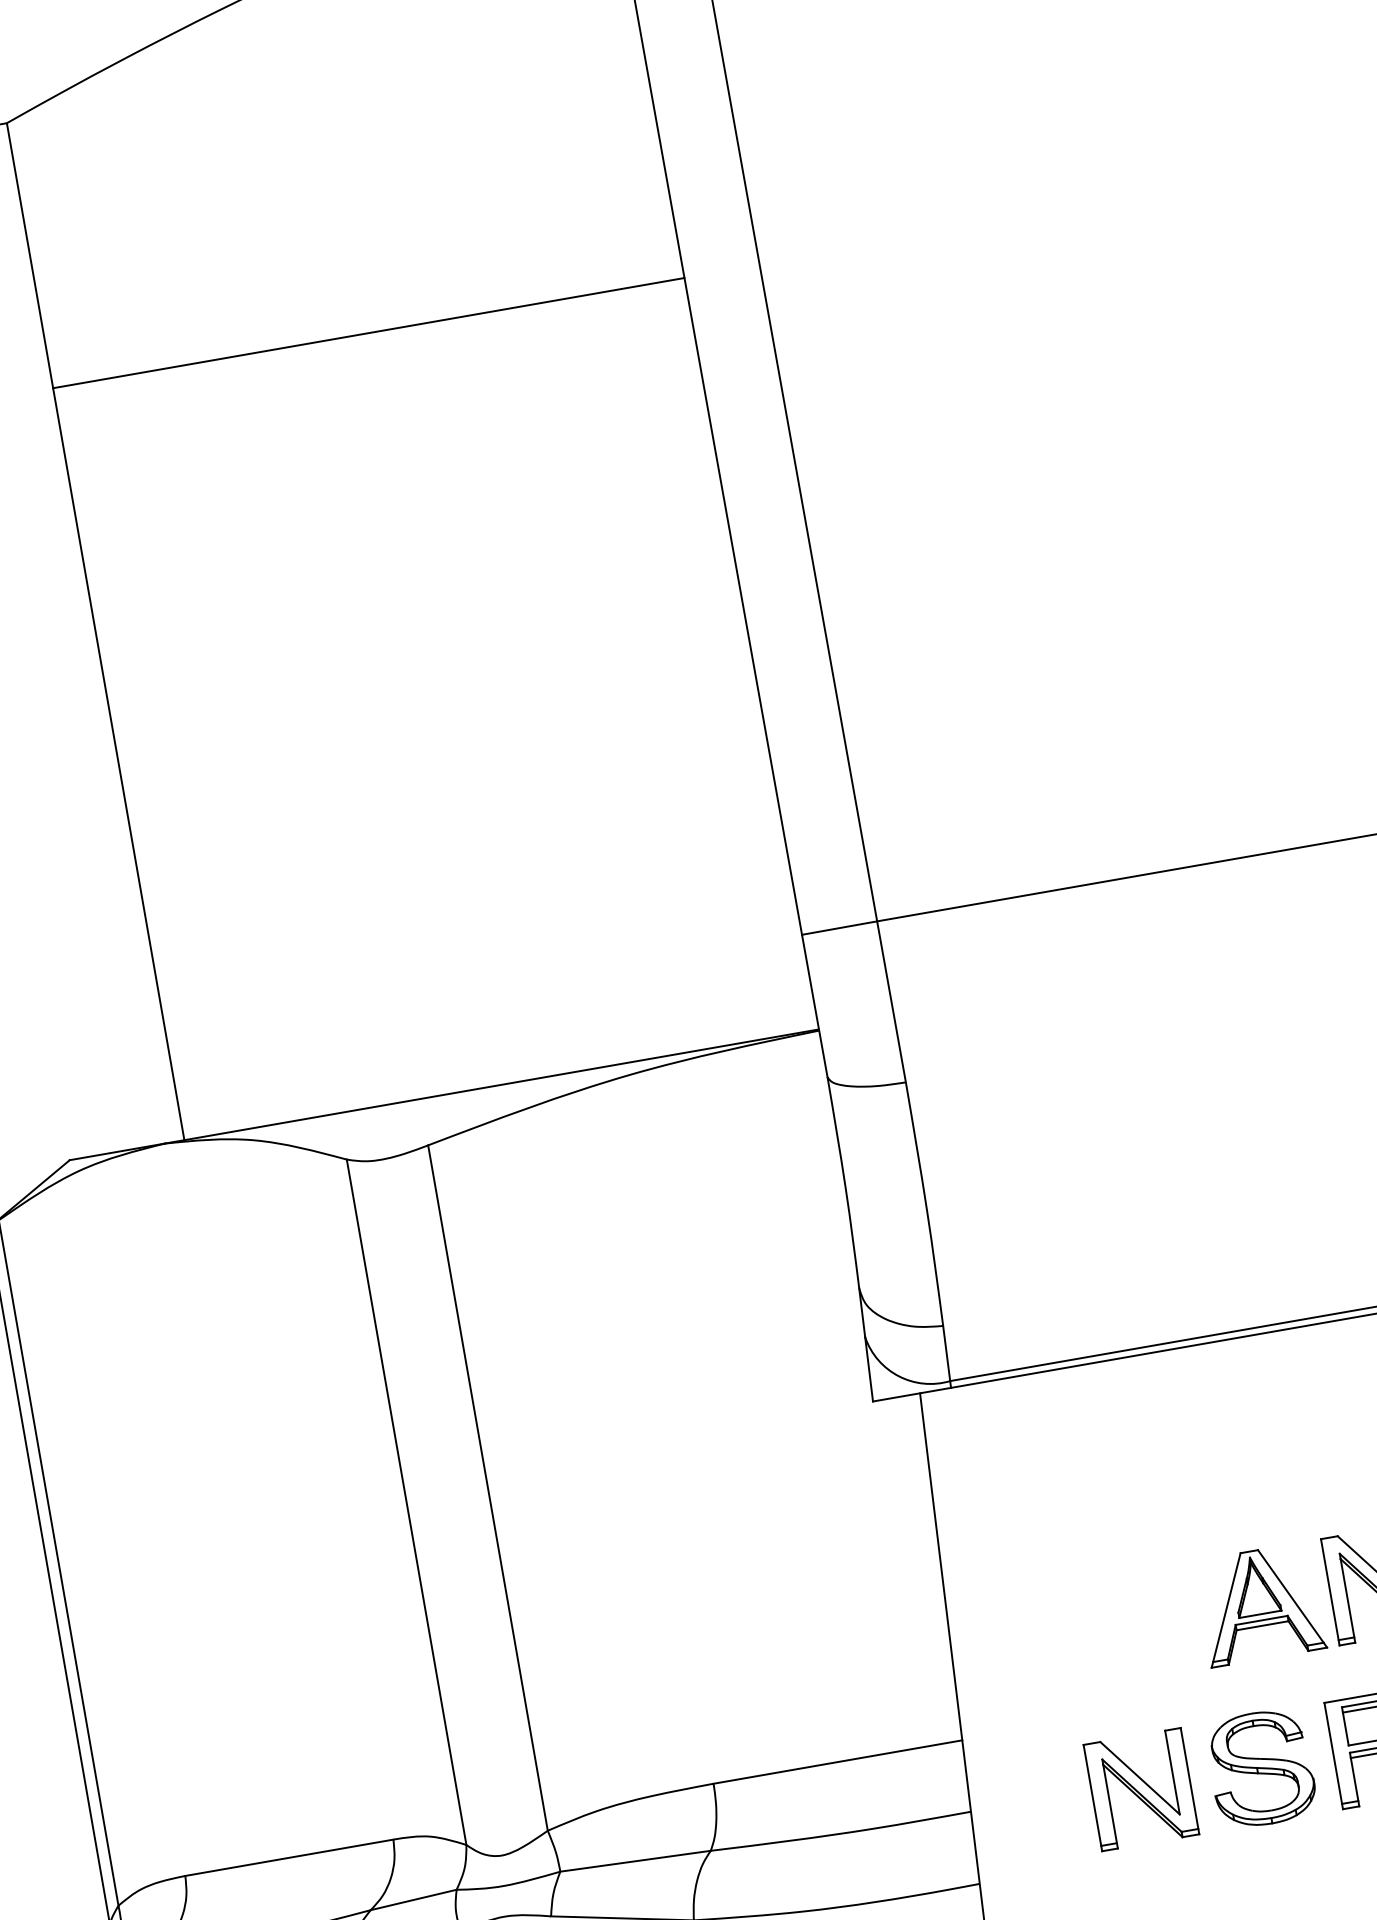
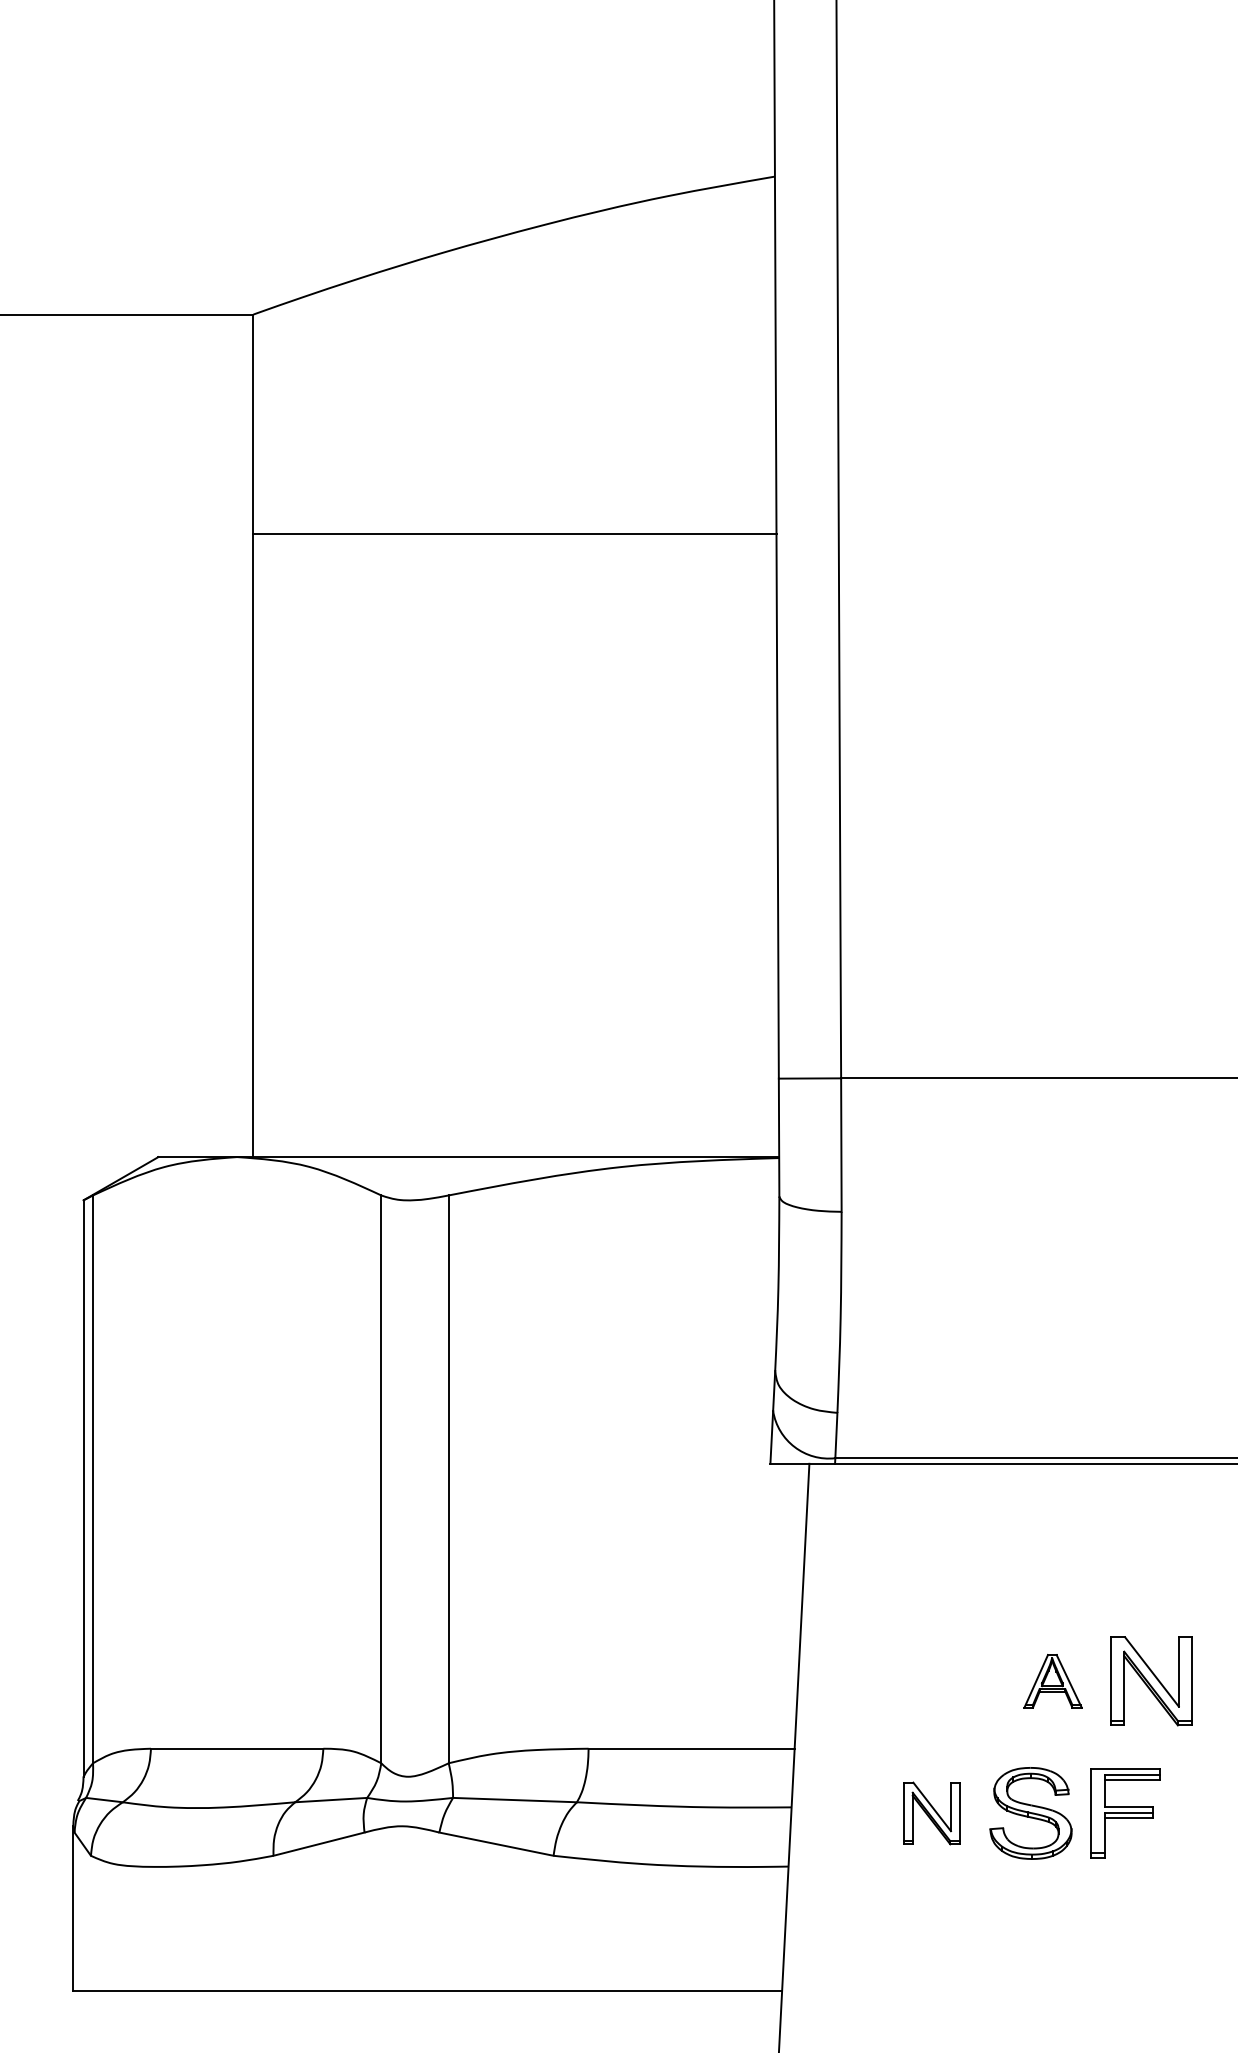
part: (1259, 1604) -> (1052, 1681), size x0.6
part: (1141, 1789) -> (931, 1813), size x0.7

